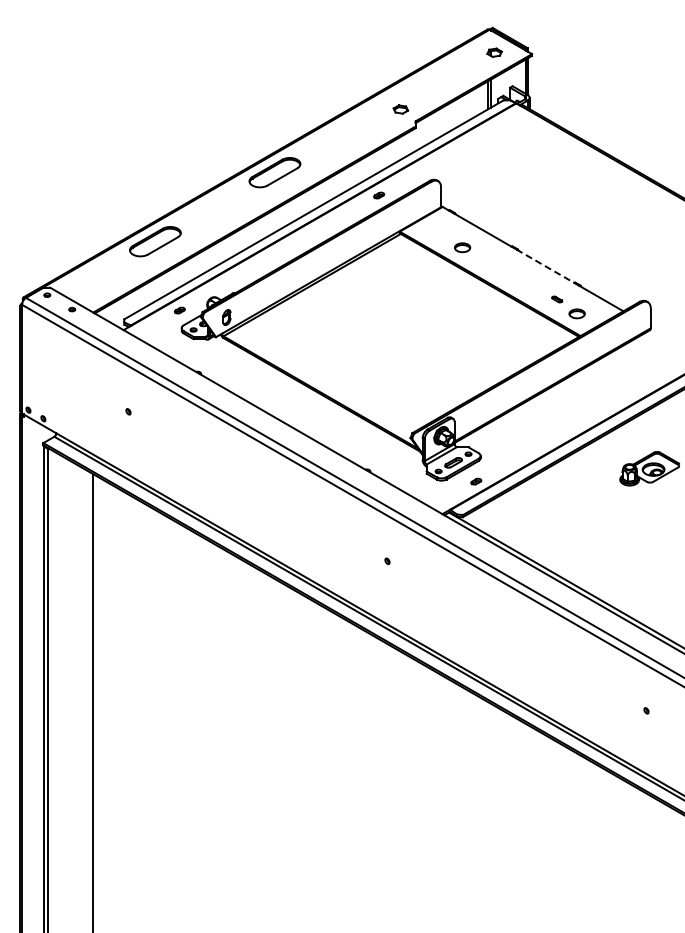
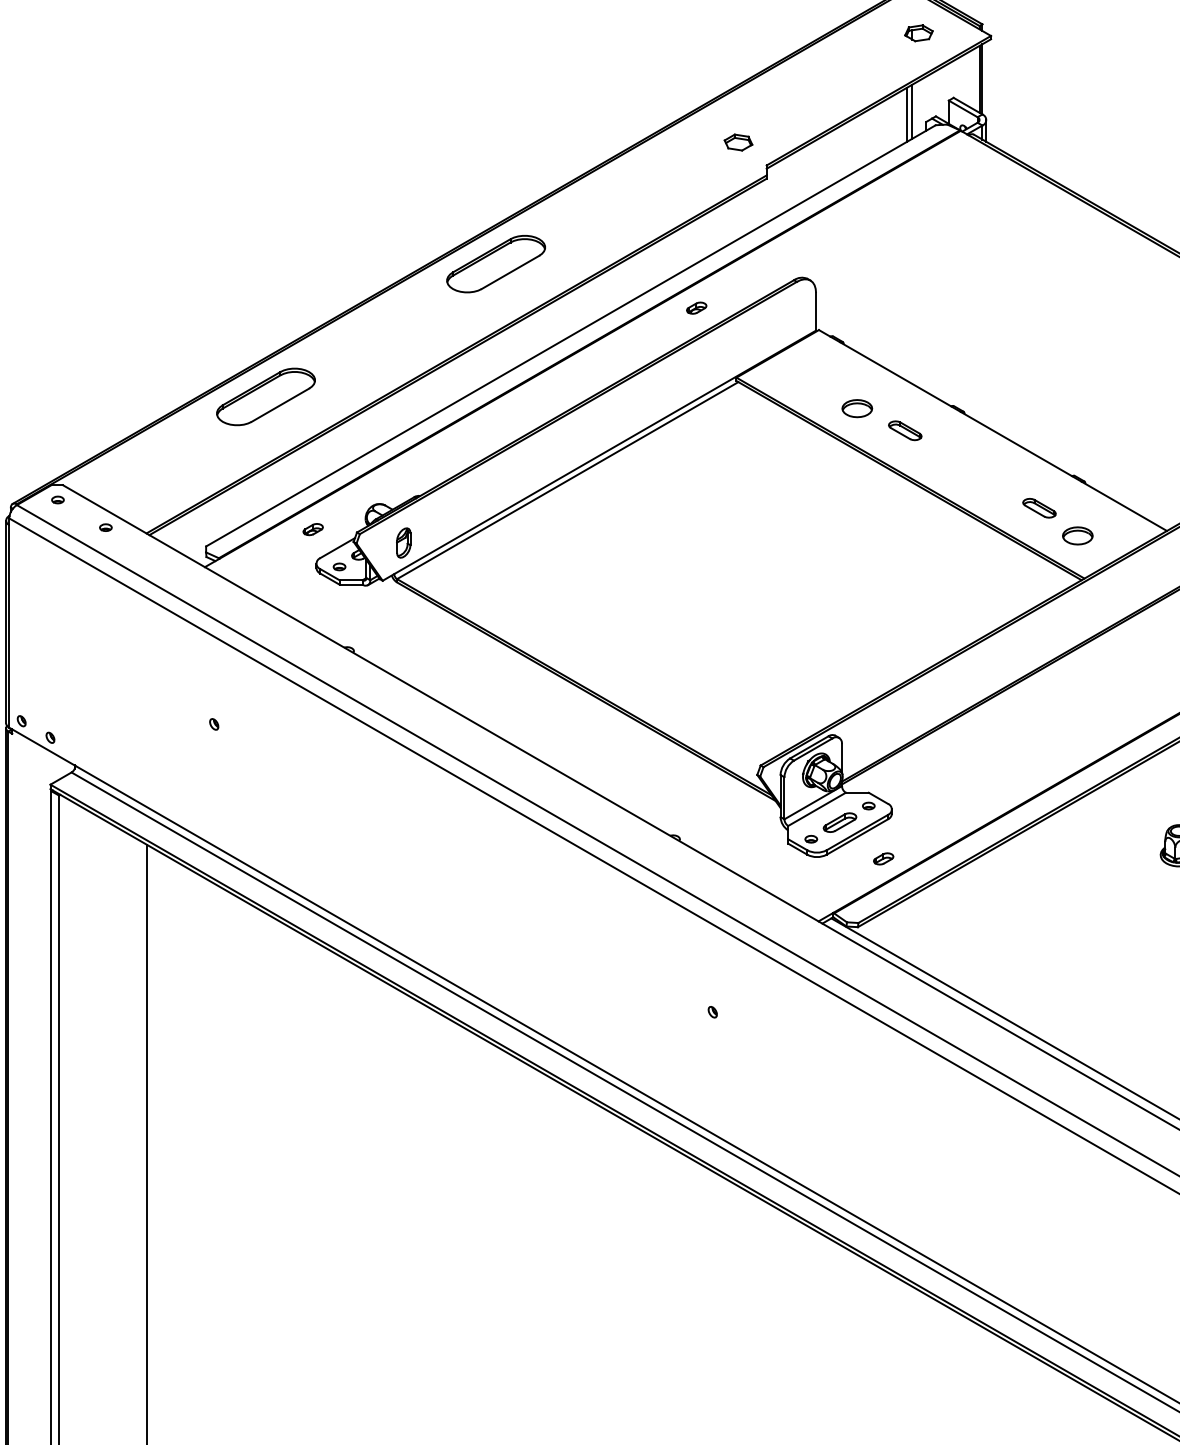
part: (487, 258) -> (905, 429), added
line: (545, 266) -> (1016, 444), dashed -> solid
part: (556, 299) -> (1038, 508), size x1.67

